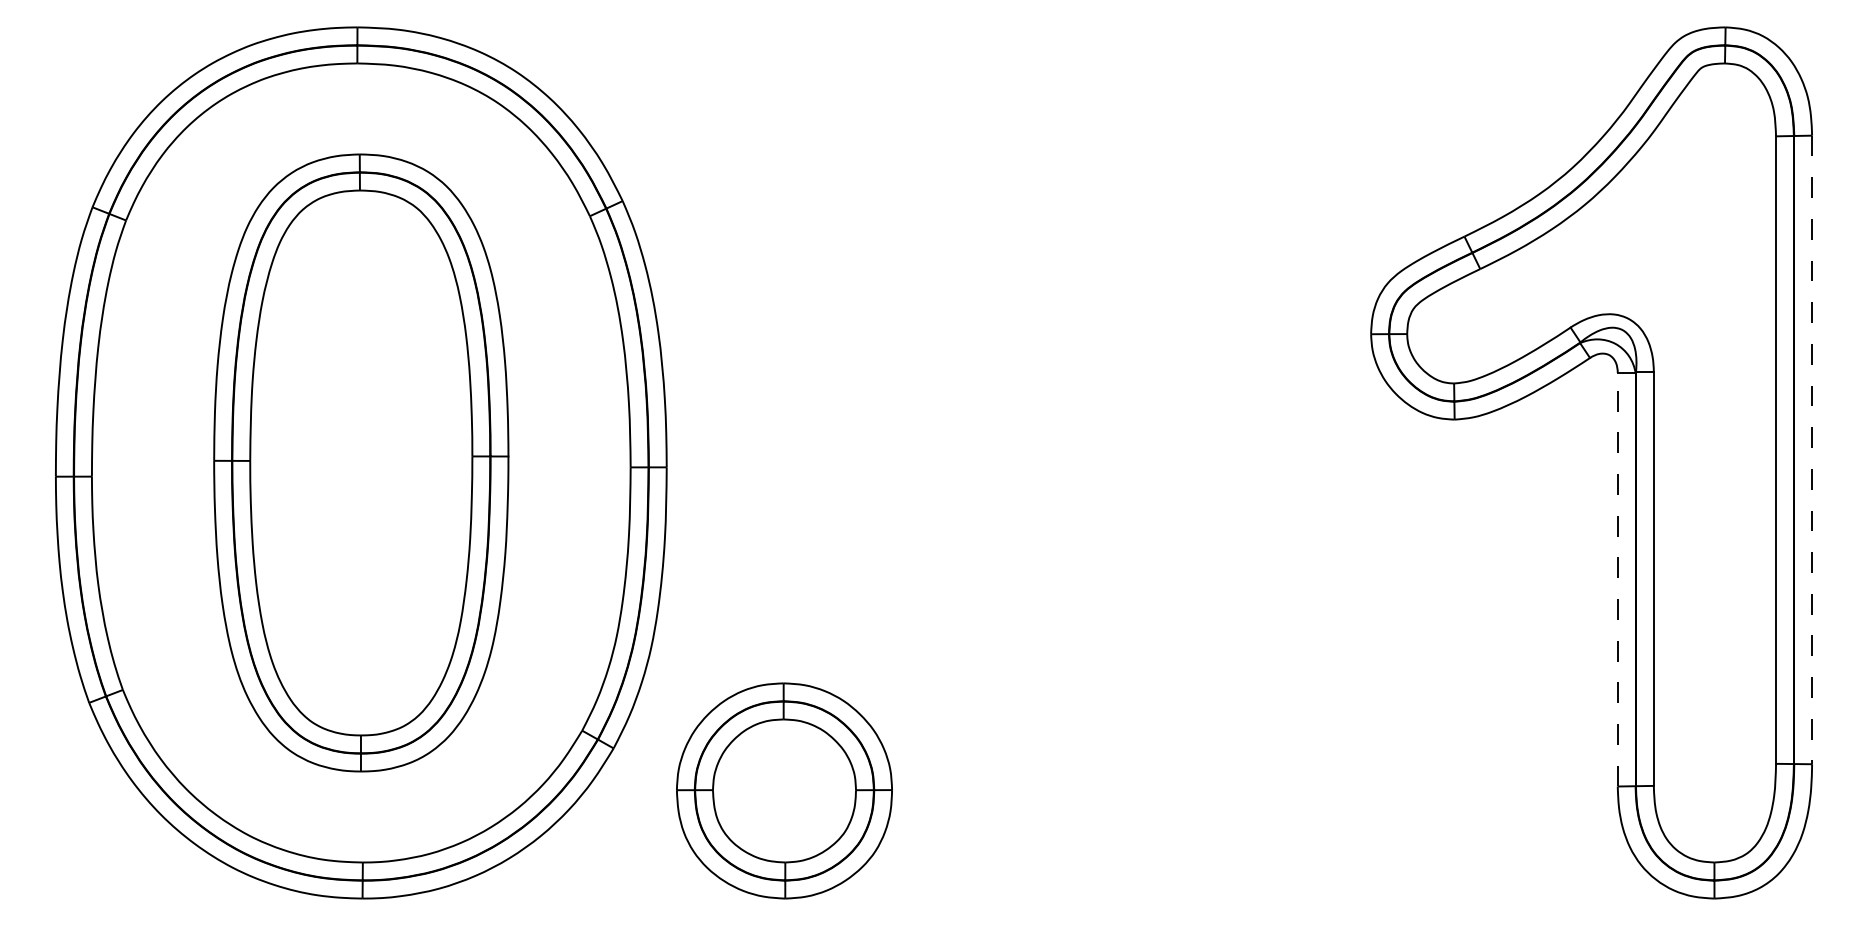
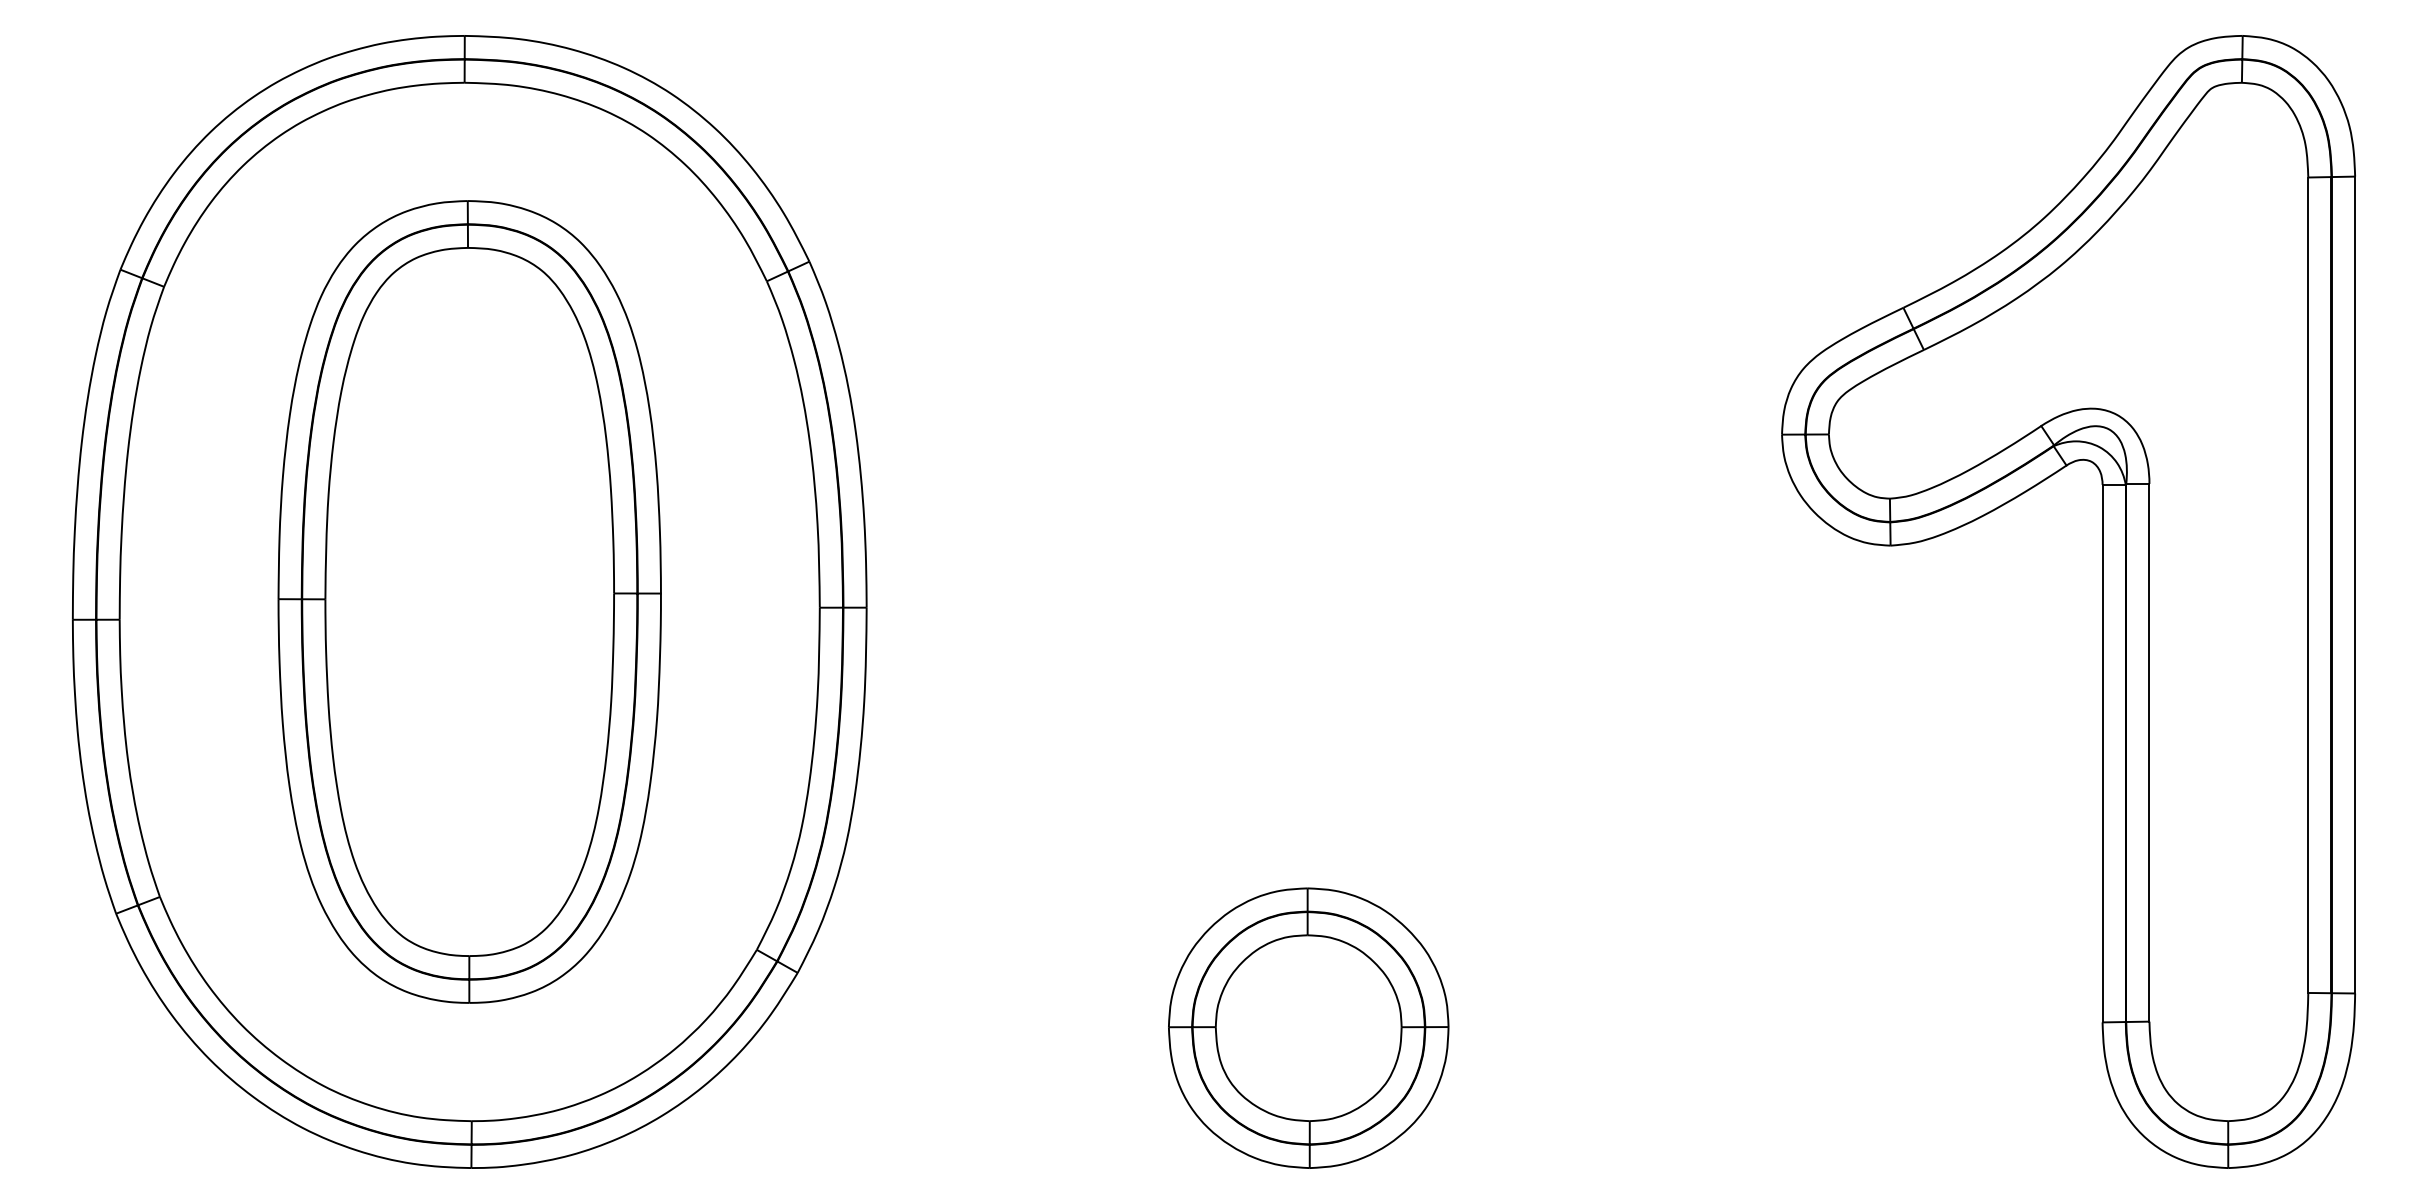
line: (1812, 450) -> (2355, 585), dashed -> solid
line: (1617, 579) -> (2102, 753), dashed -> solid
part: (784, 790) -> (1308, 1027), moved

